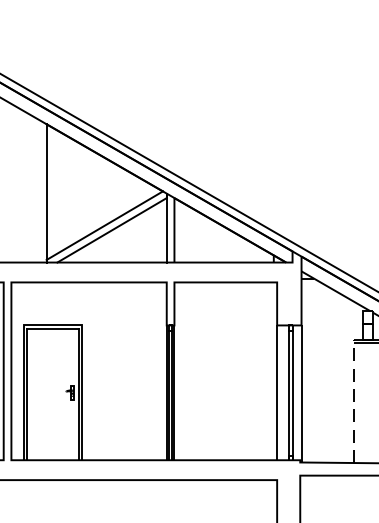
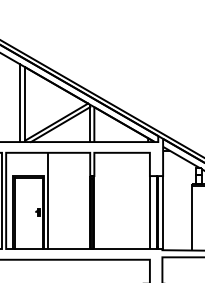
line: (37, 191) -> (20, 103), added
line: (87, 370) -> (47, 200), added
line: (354, 400) -> (191, 216), dashed -> solid

